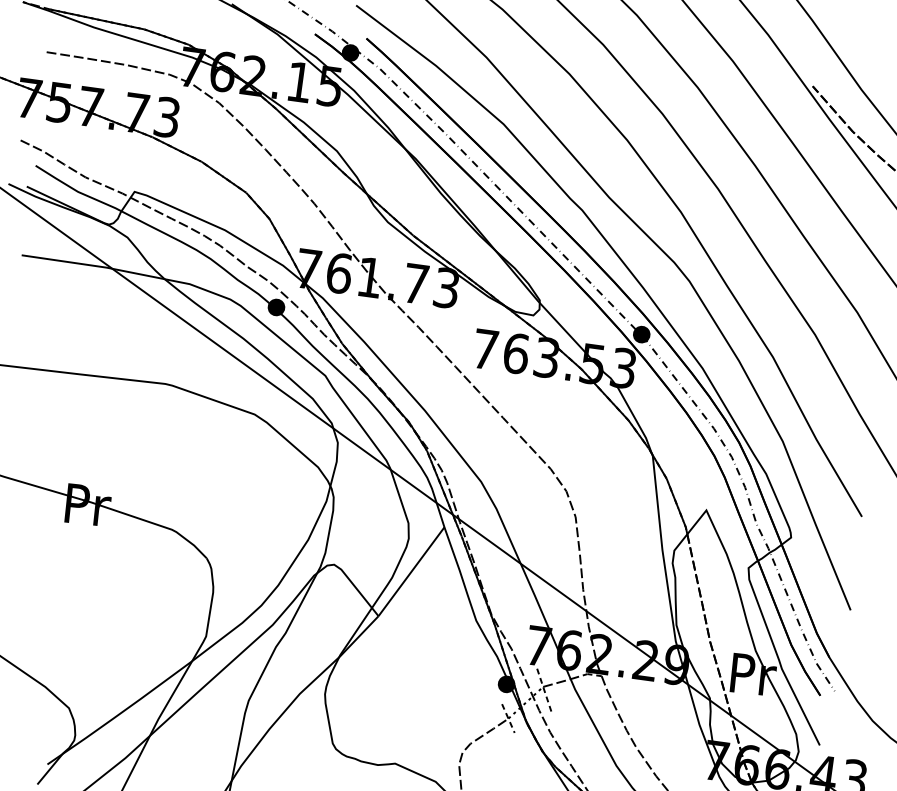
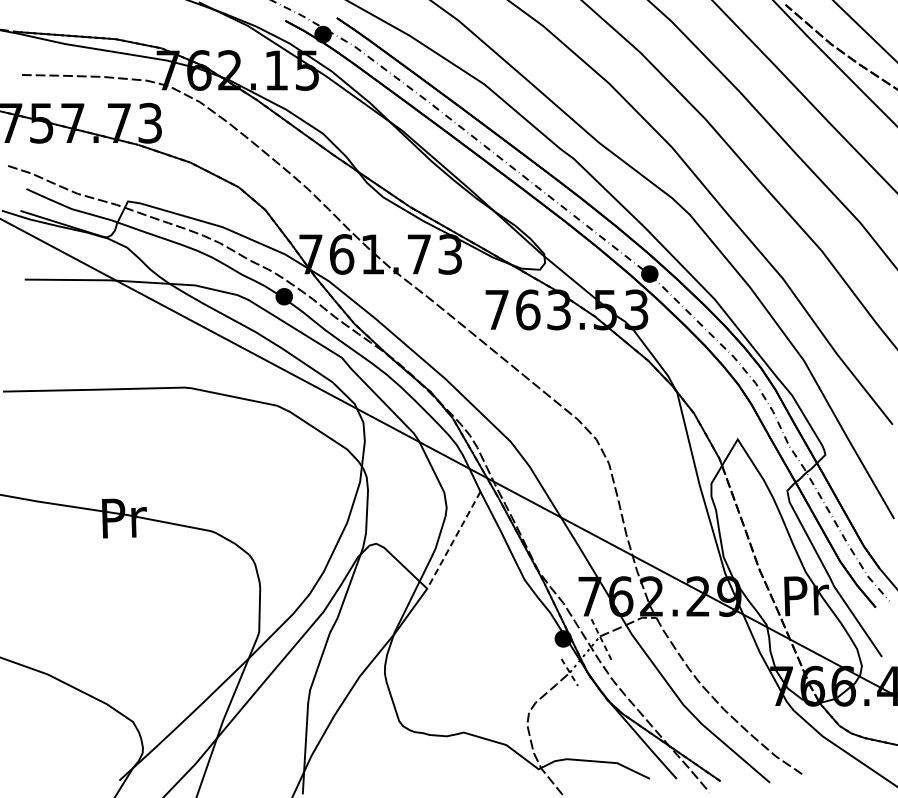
line: (411, 571) -> (453, 540), solid -> dashed

